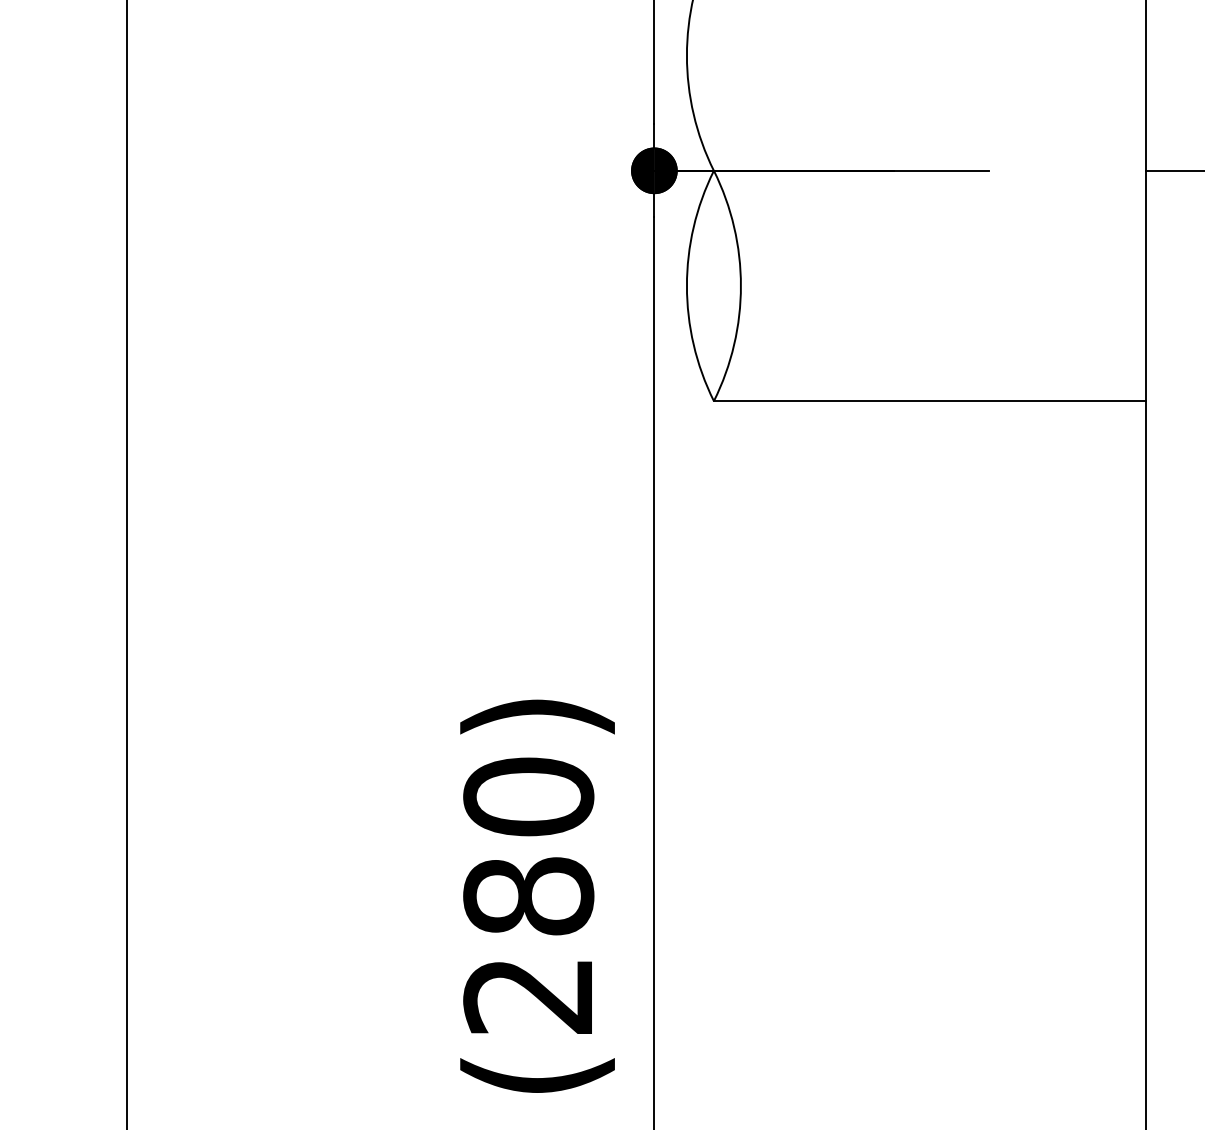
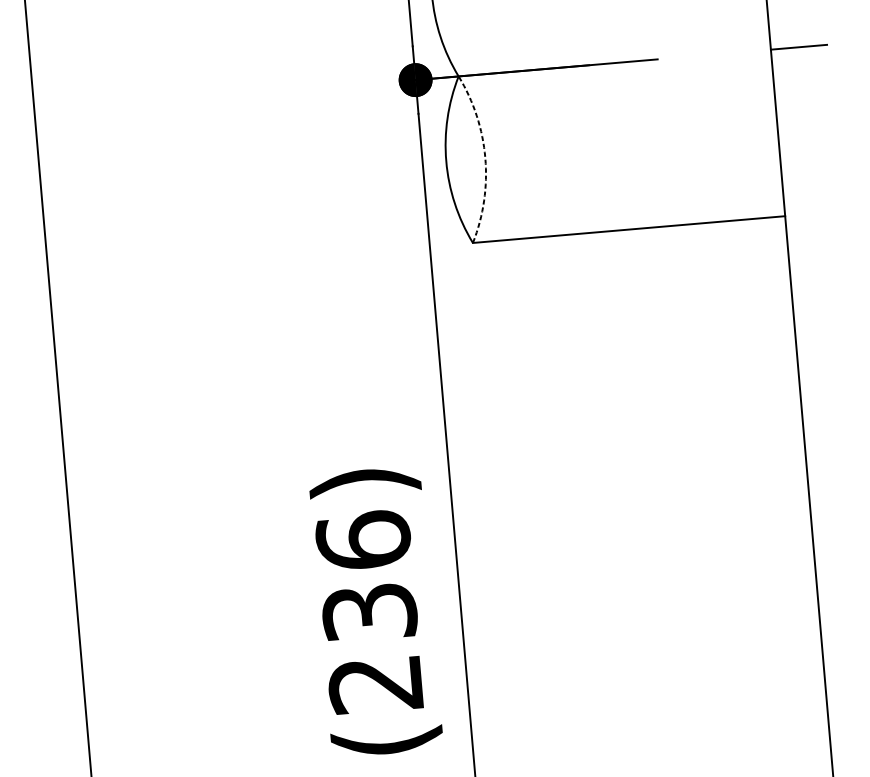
arc: (740, 285) -> (484, 157), solid -> dashed
text: (528, 846) -> (366, 576), (280) -> (236)

